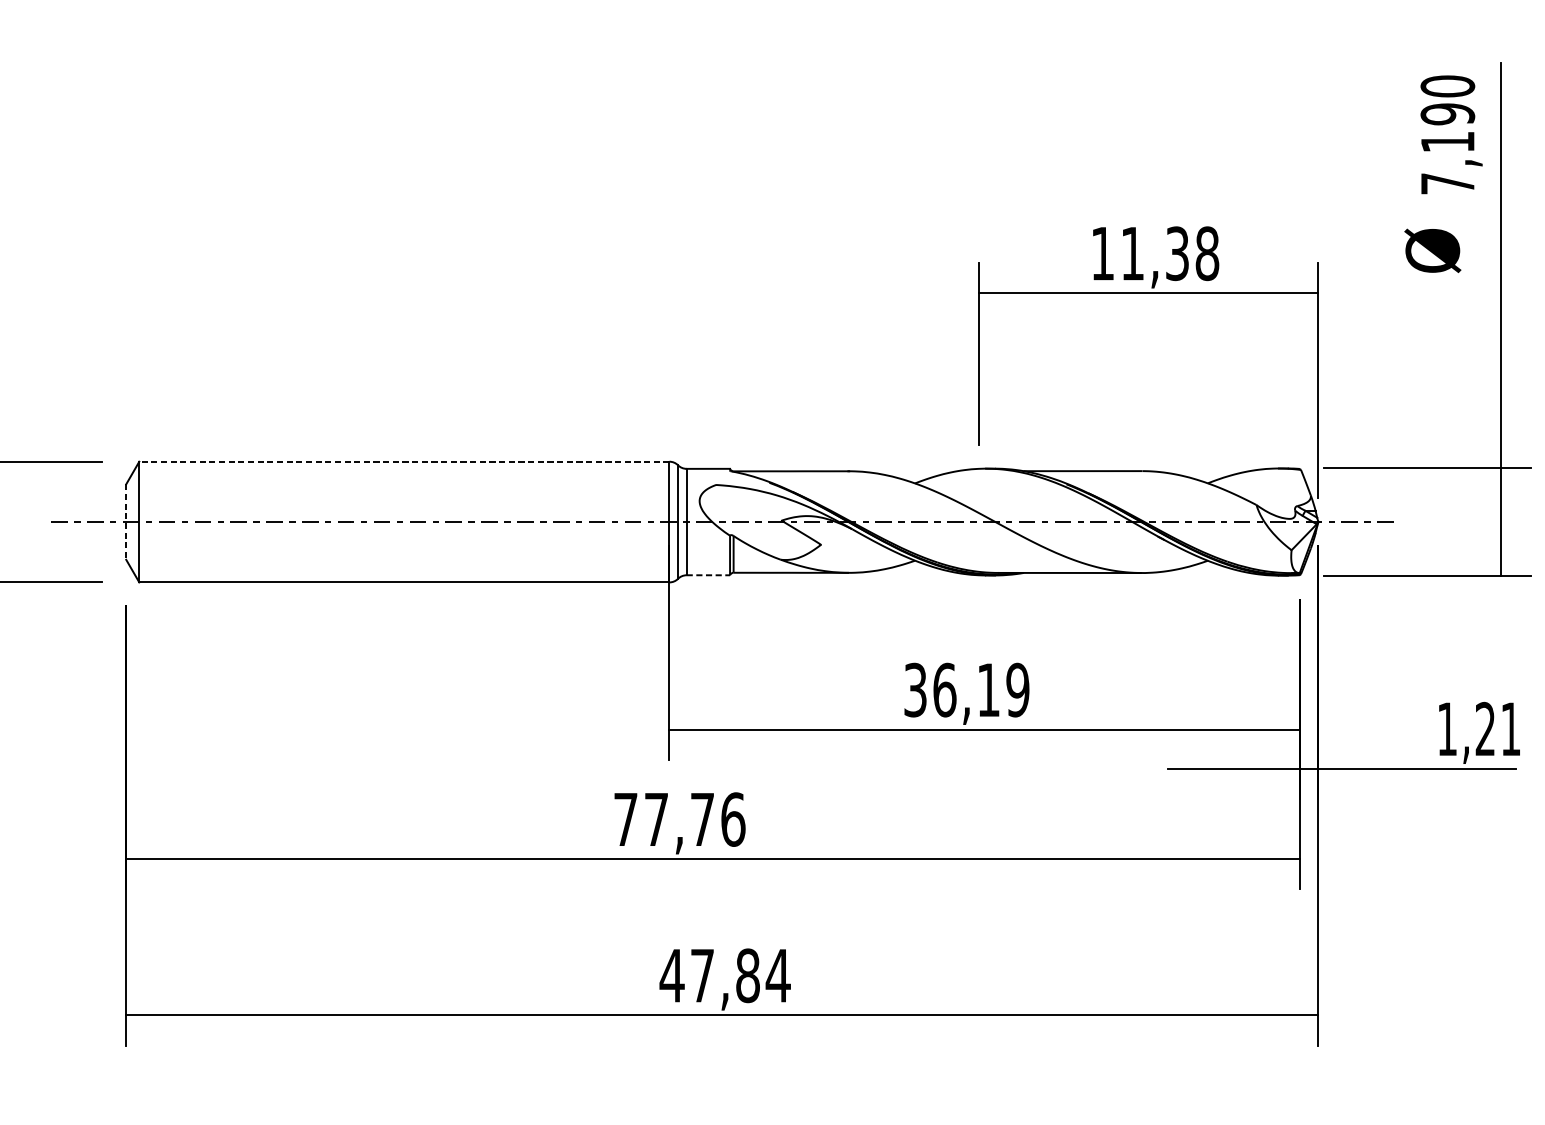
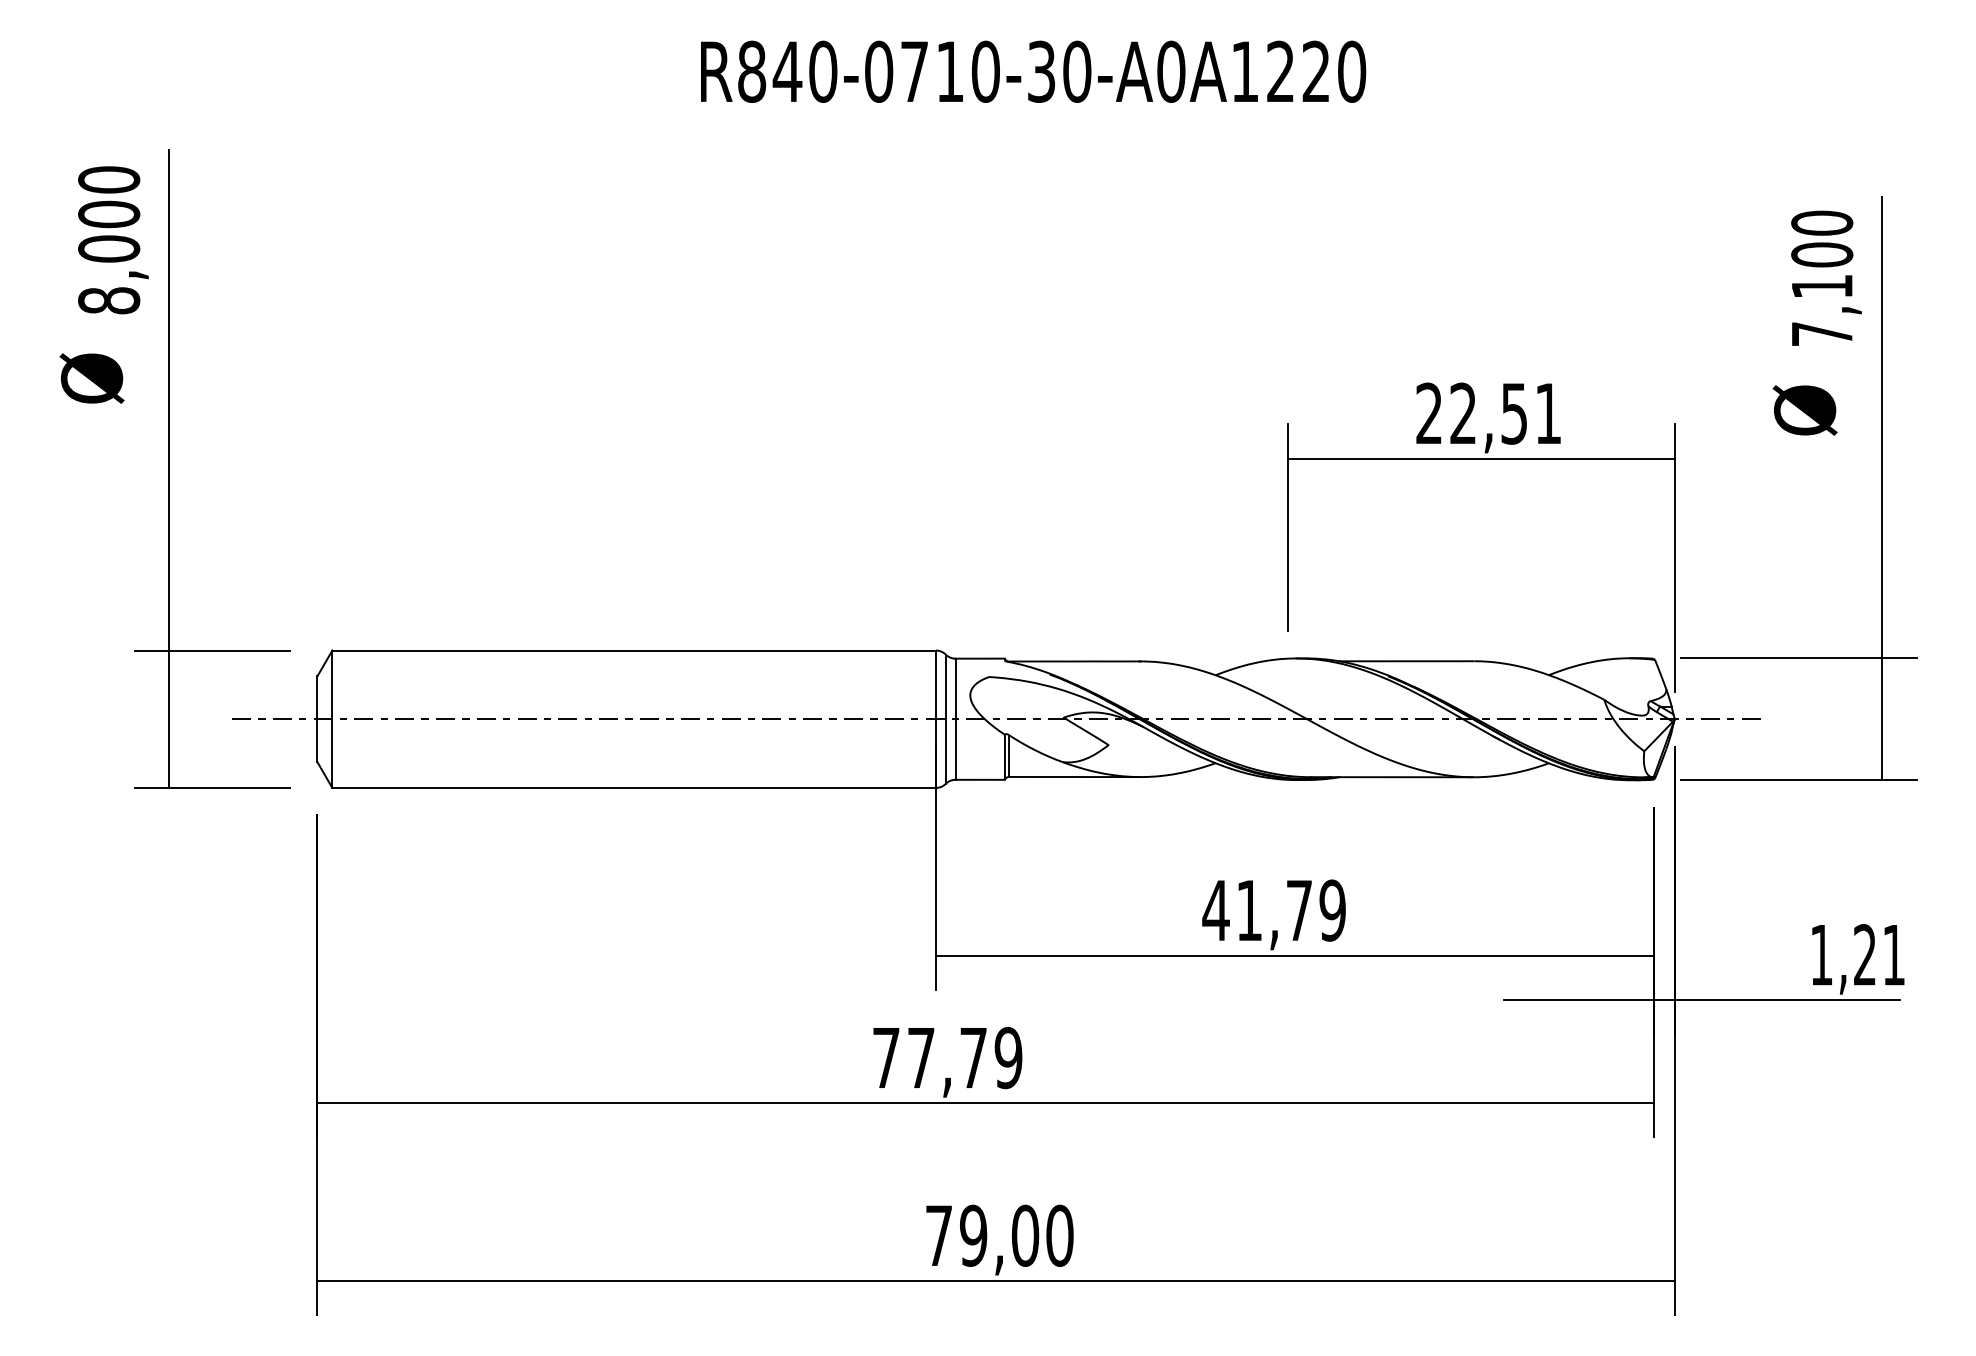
text: (1448, 113) -> (1822, 254), 7,190 -> 7,100
text: (1154, 253) -> (1488, 413), 11,38 -> 22,51
line: (404, 461) -> (634, 650), dashed -> solid
line: (126, 522) -> (317, 719), dashed -> solid
line: (708, 574) -> (980, 779), dashed -> solid
text: (950, 690) -> (1256, 910), 36,19 -> 41,79
text: (733, 819) -> (1008, 1057), 77,76 -> 77,79
text: (725, 975) -> (999, 1235), 47,84 -> 79,00

